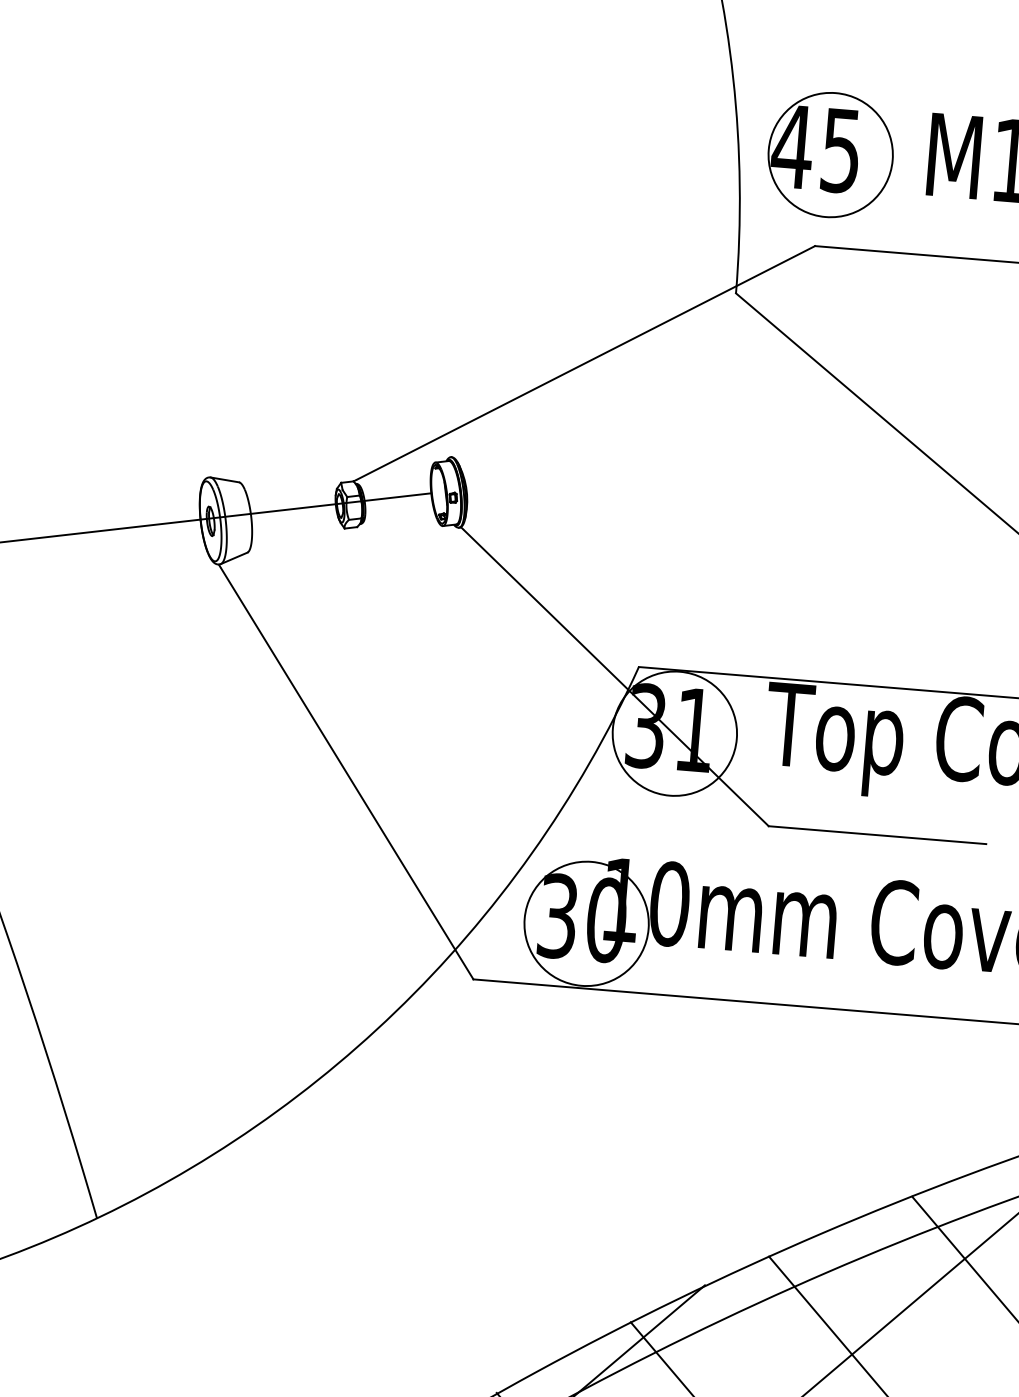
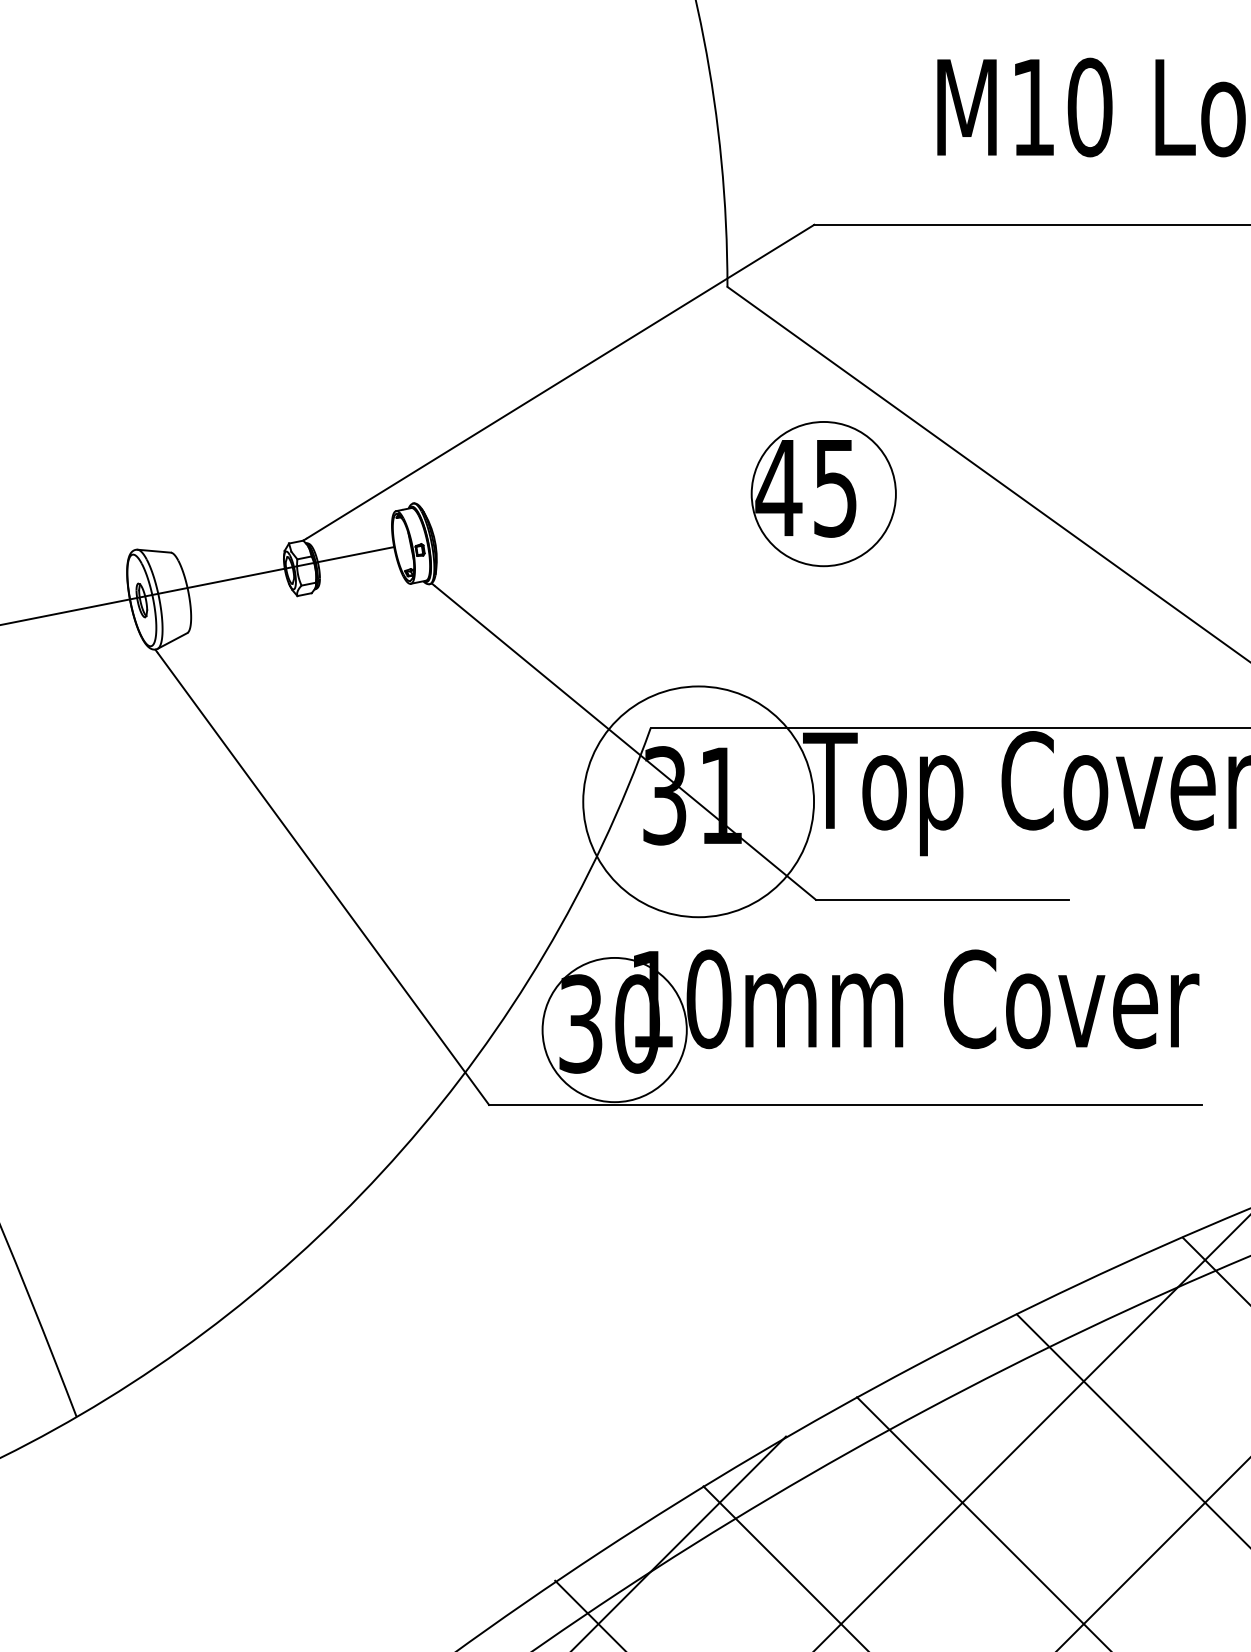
part: (830, 155) -> (823, 494), moved
circle: (674, 733) -> (698, 801), size x1.6

